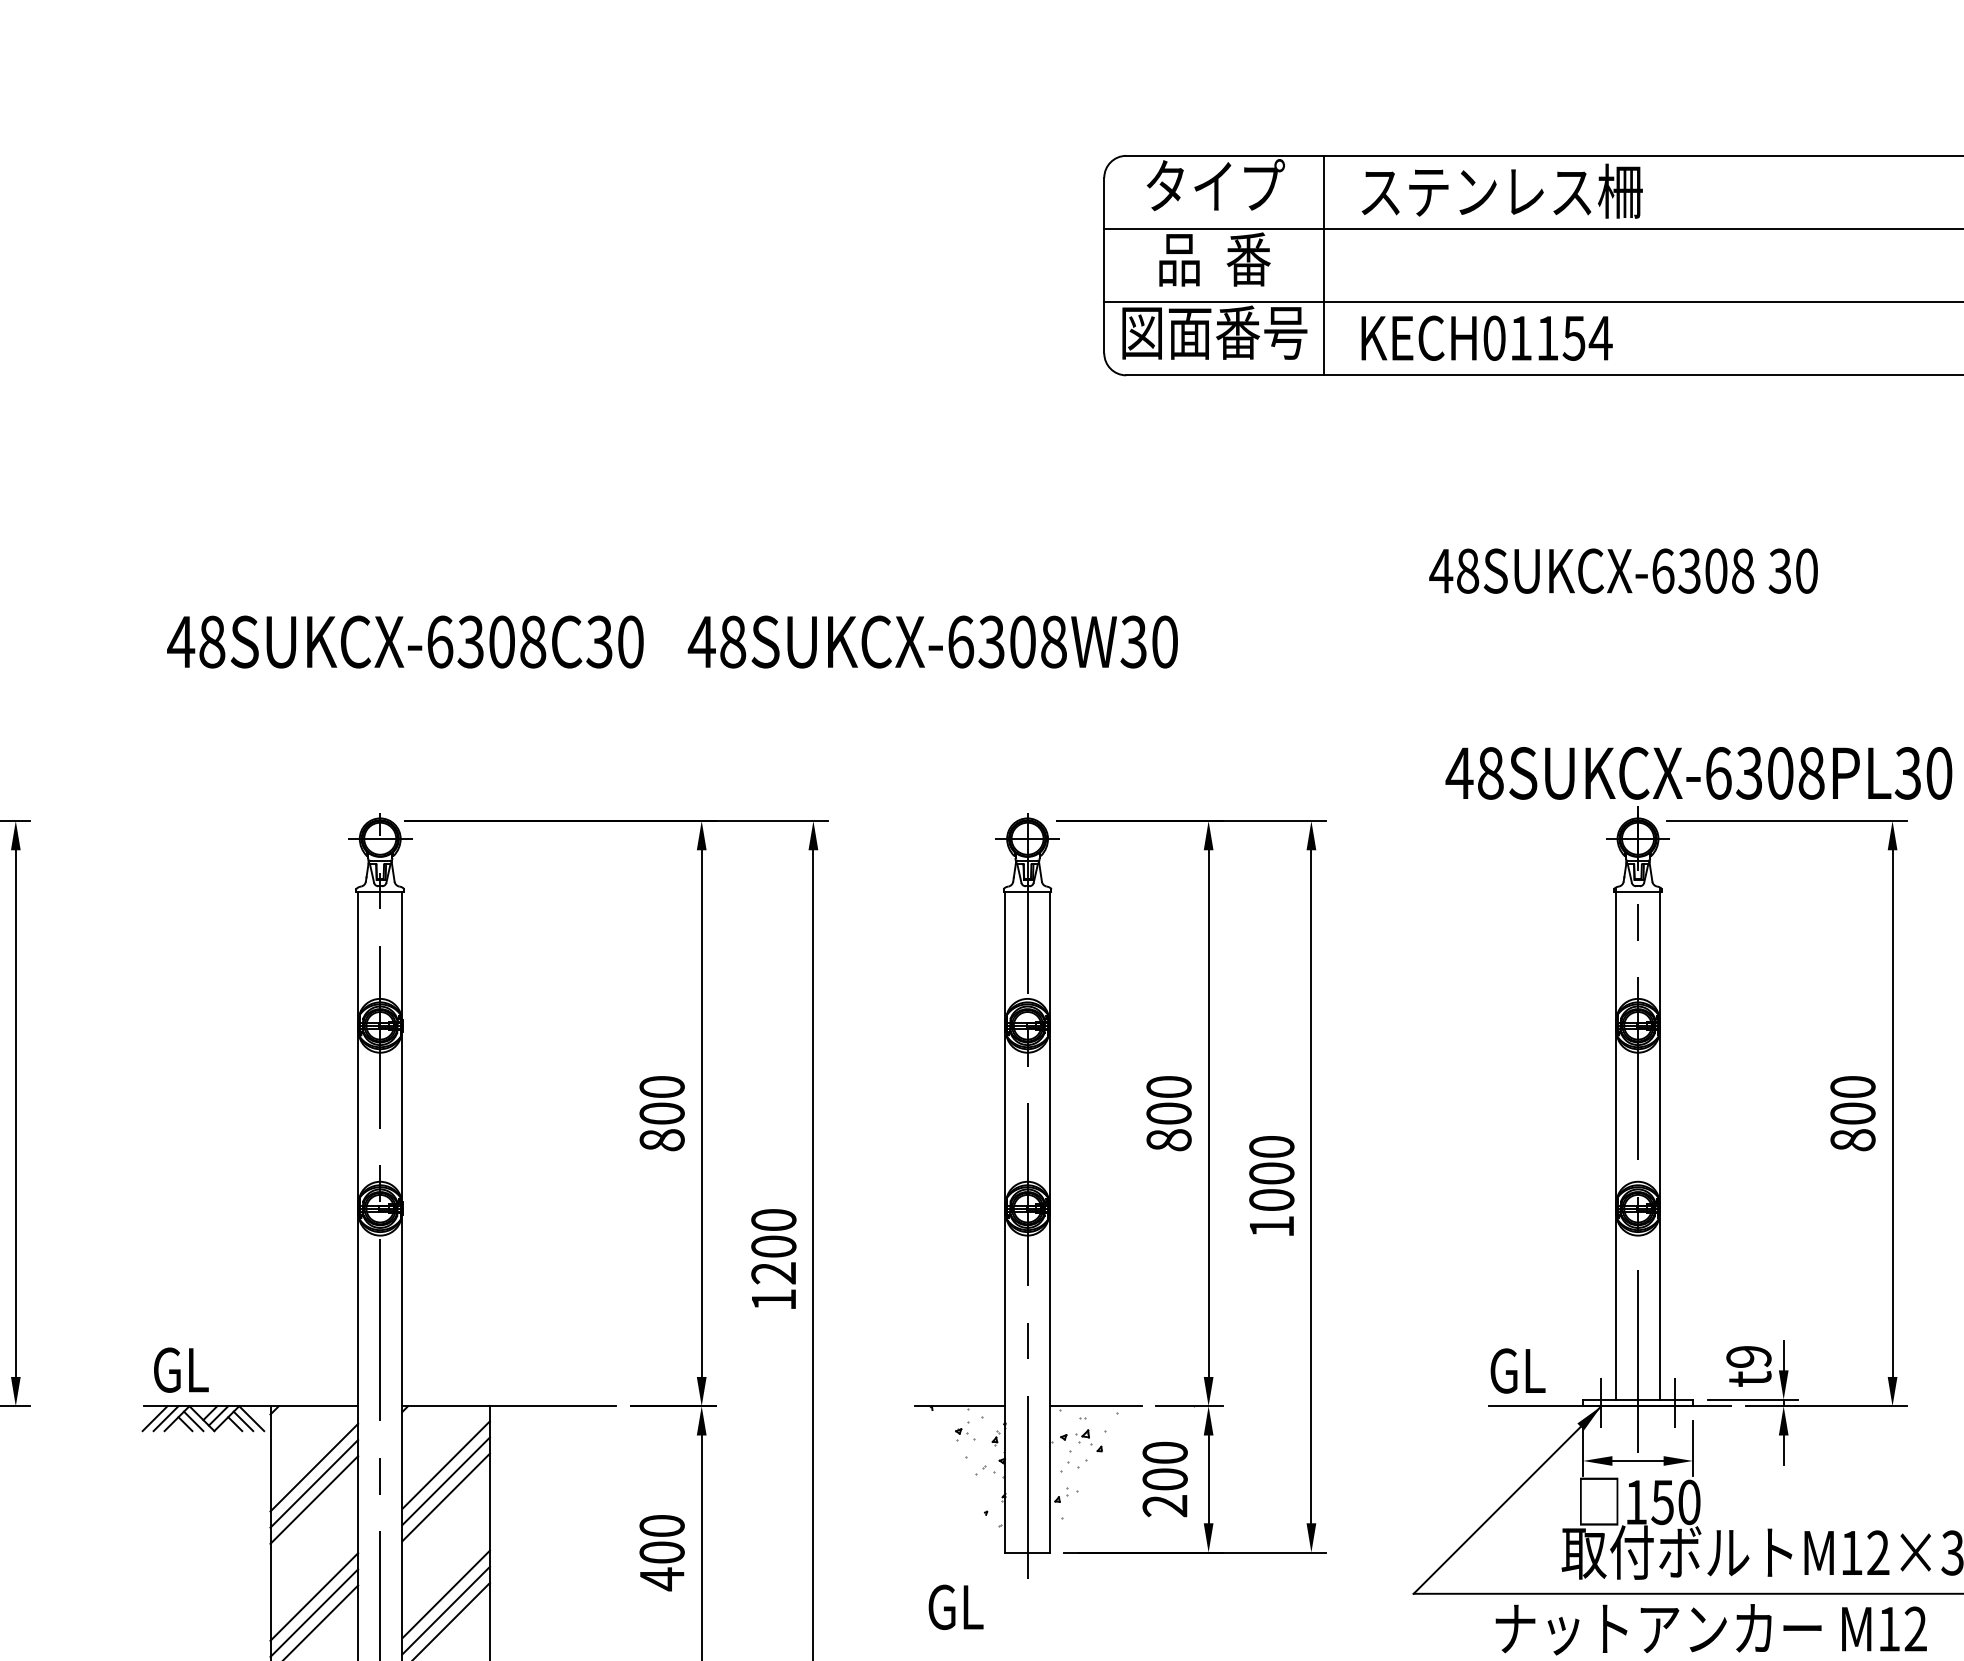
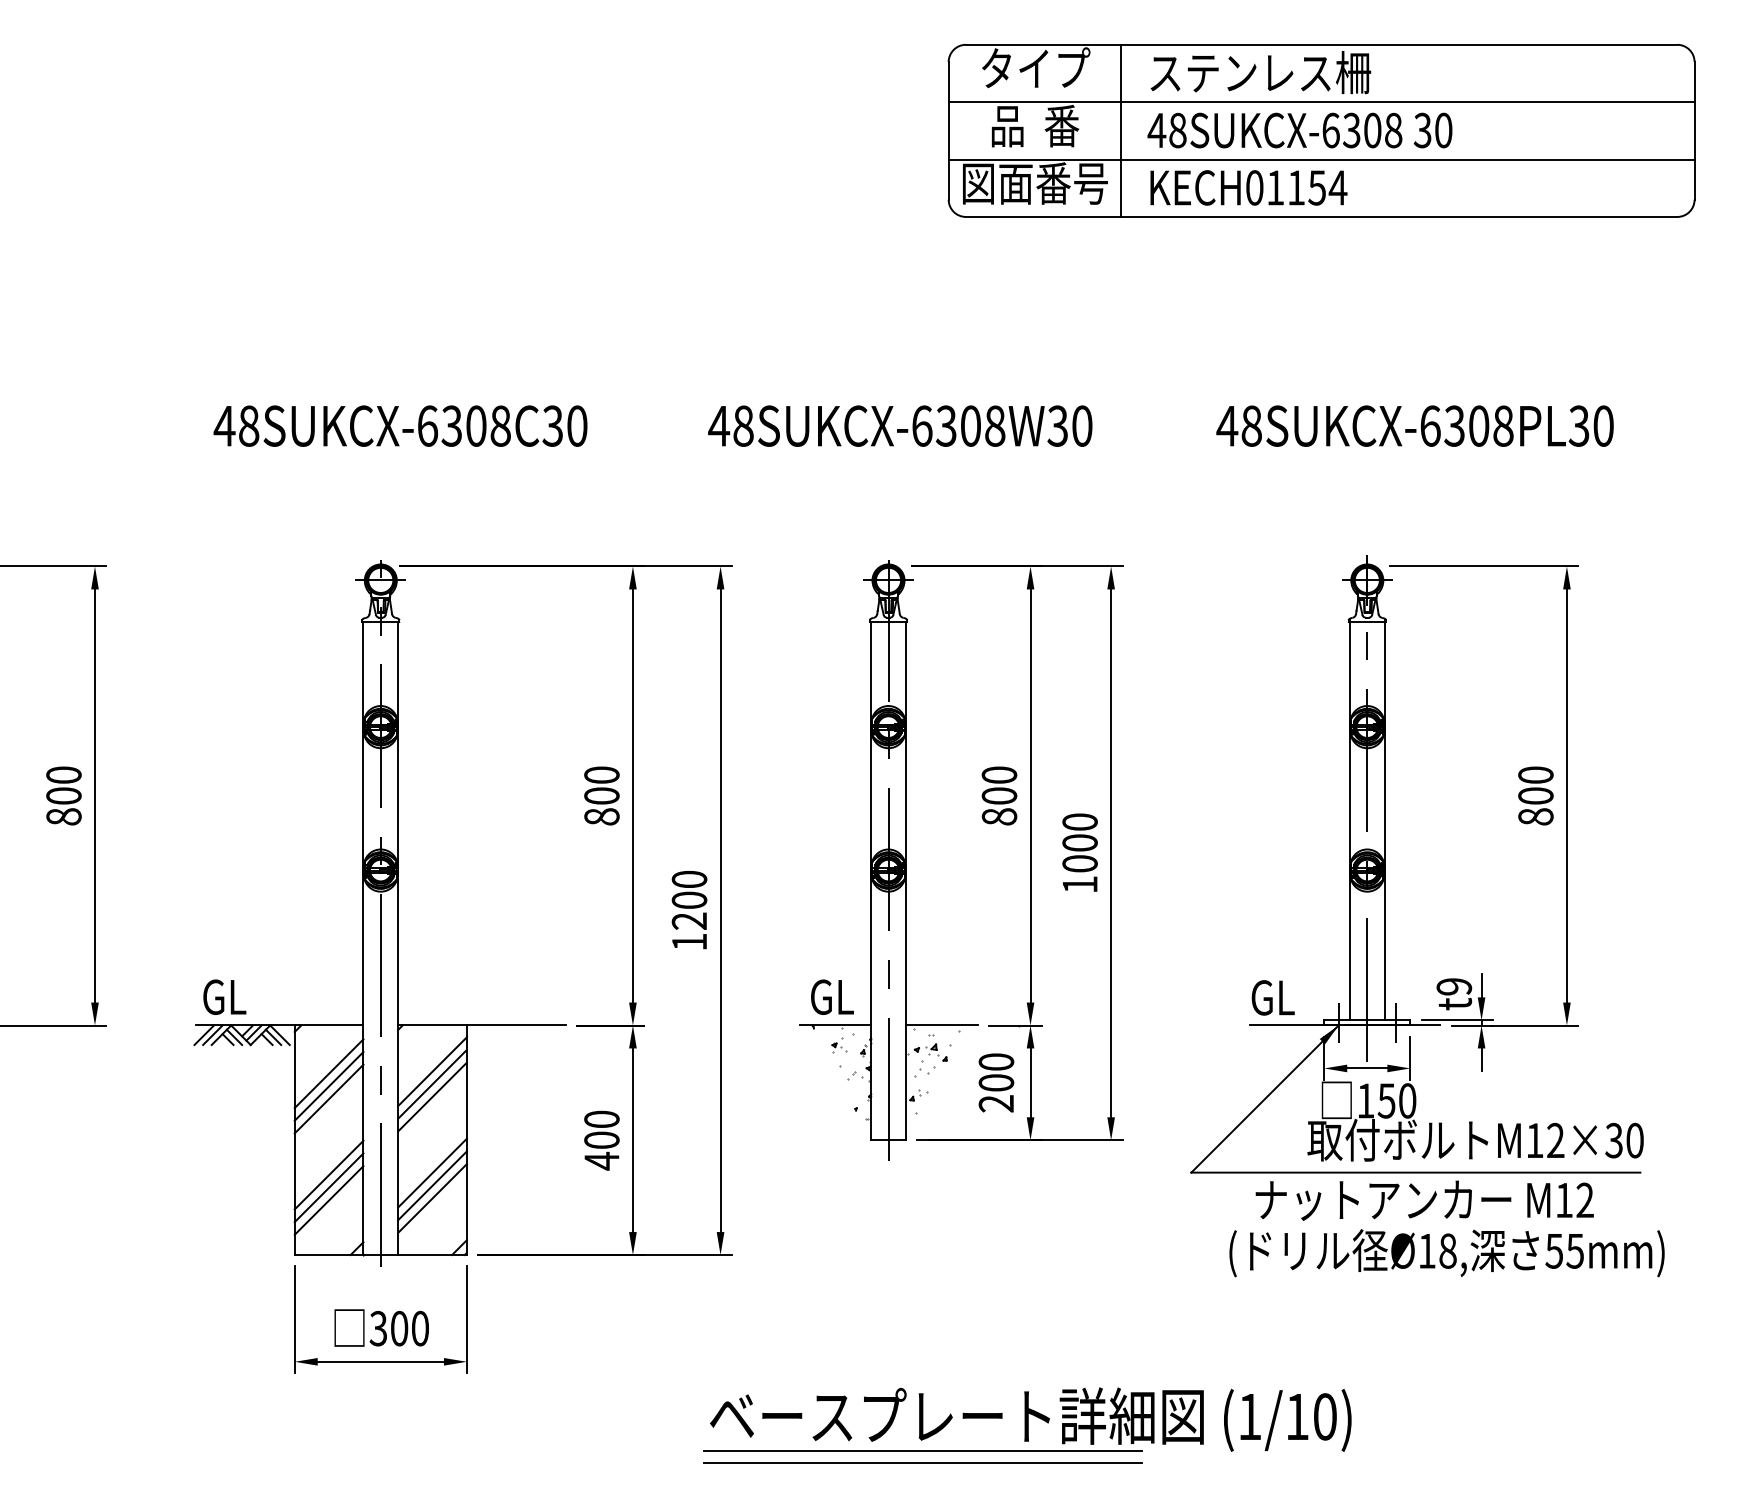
text: (1622, 571) -> (1299, 130), moved
text: (933, 641) -> (900, 425), moved
text: (1698, 772) -> (1414, 425), moved
text: (956, 1606) -> (832, 996), moved

